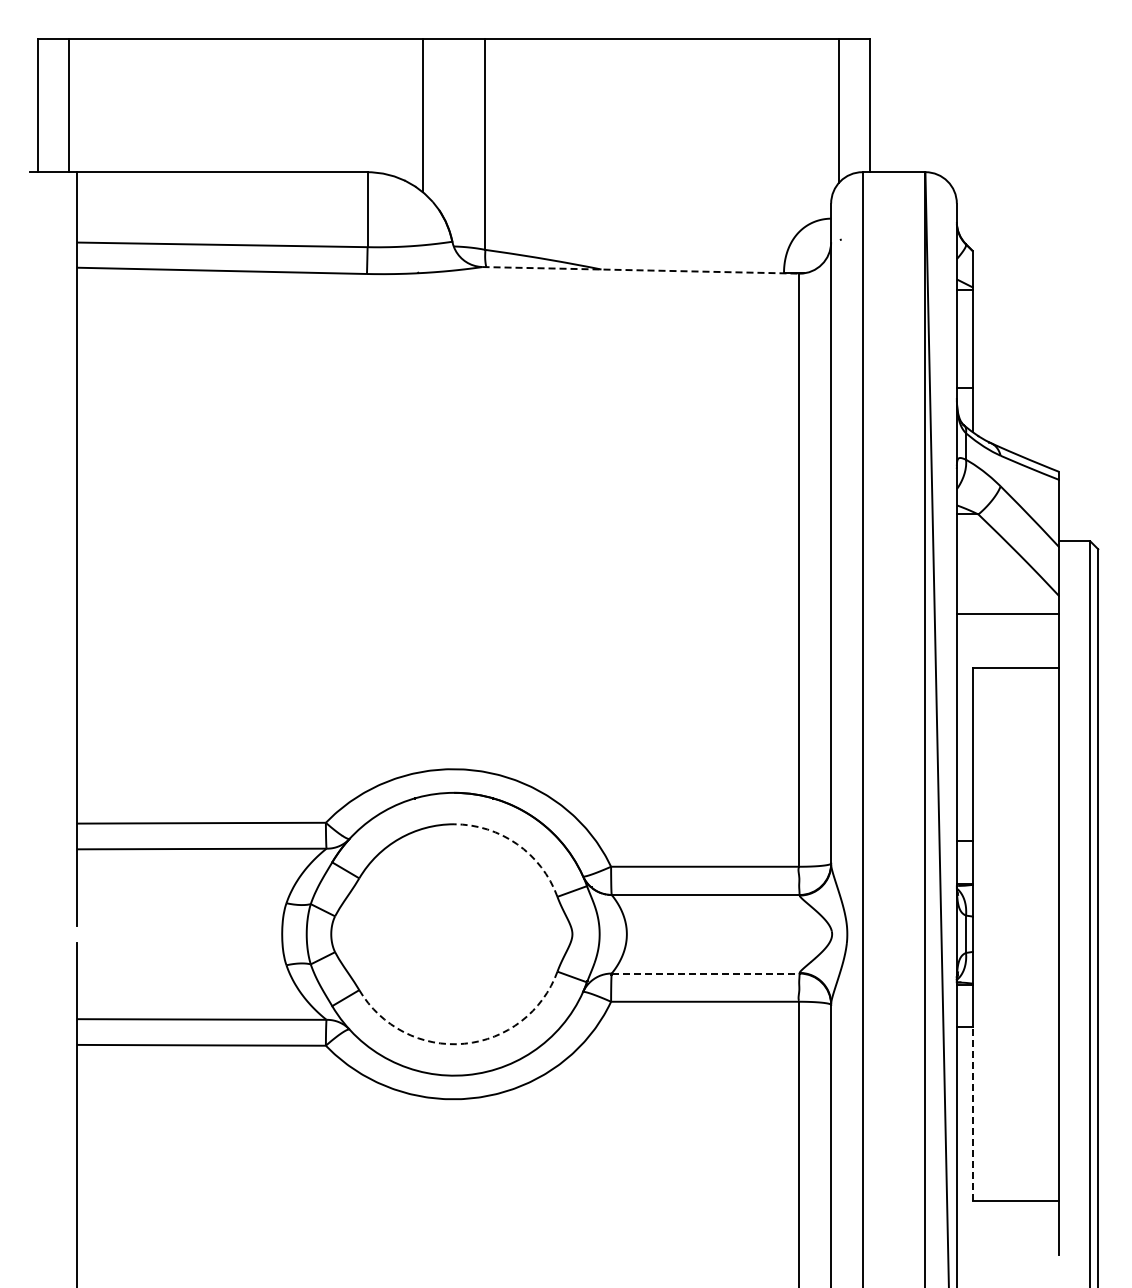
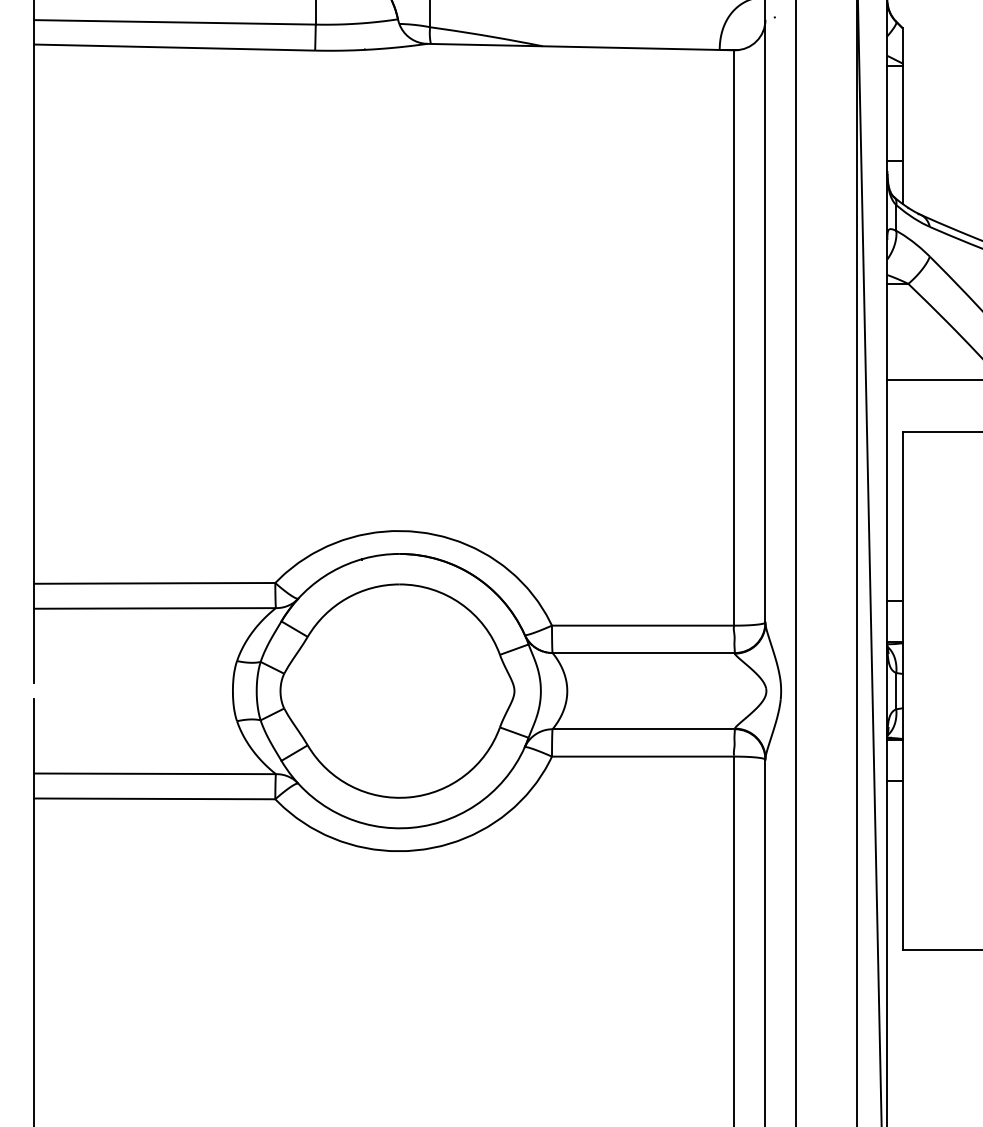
line: (641, 270) -> (581, 47), dashed -> solid
arc: (517, 844) -> (461, 604), dashed -> solid
line: (705, 973) -> (643, 729), dashed -> solid
arc: (464, 1043) -> (409, 797), dashed -> solid
line: (972, 1114) -> (902, 865), dashed -> solid

